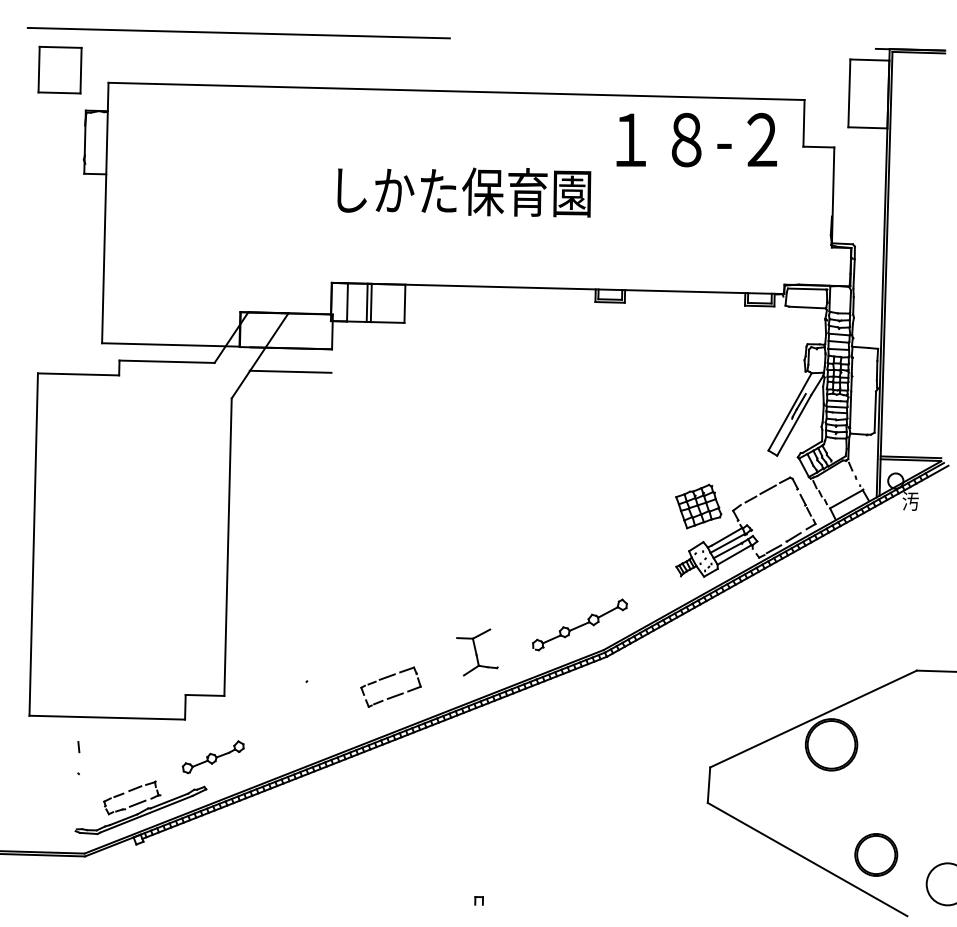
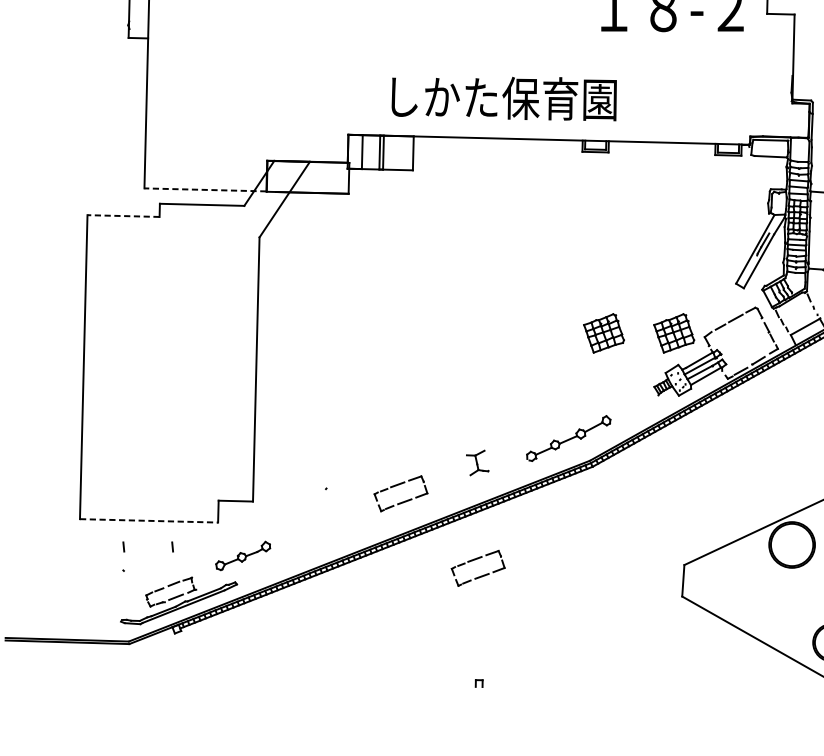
text: (464, 192) -> (504, 98), moved
line: (170, 344) -> (205, 189), solid -> dashed
line: (290, 371) -> (311, 213), removed
line: (78, 374) -> (123, 216), solid -> dashed
part: (619, 506) -> (603, 333), added
part: (477, 652) -> (477, 462), size x0.6
line: (107, 717) -> (149, 520), solid -> dashed
line: (133, 747) -> (172, 547), added
part: (473, 762) -> (474, 560), added

